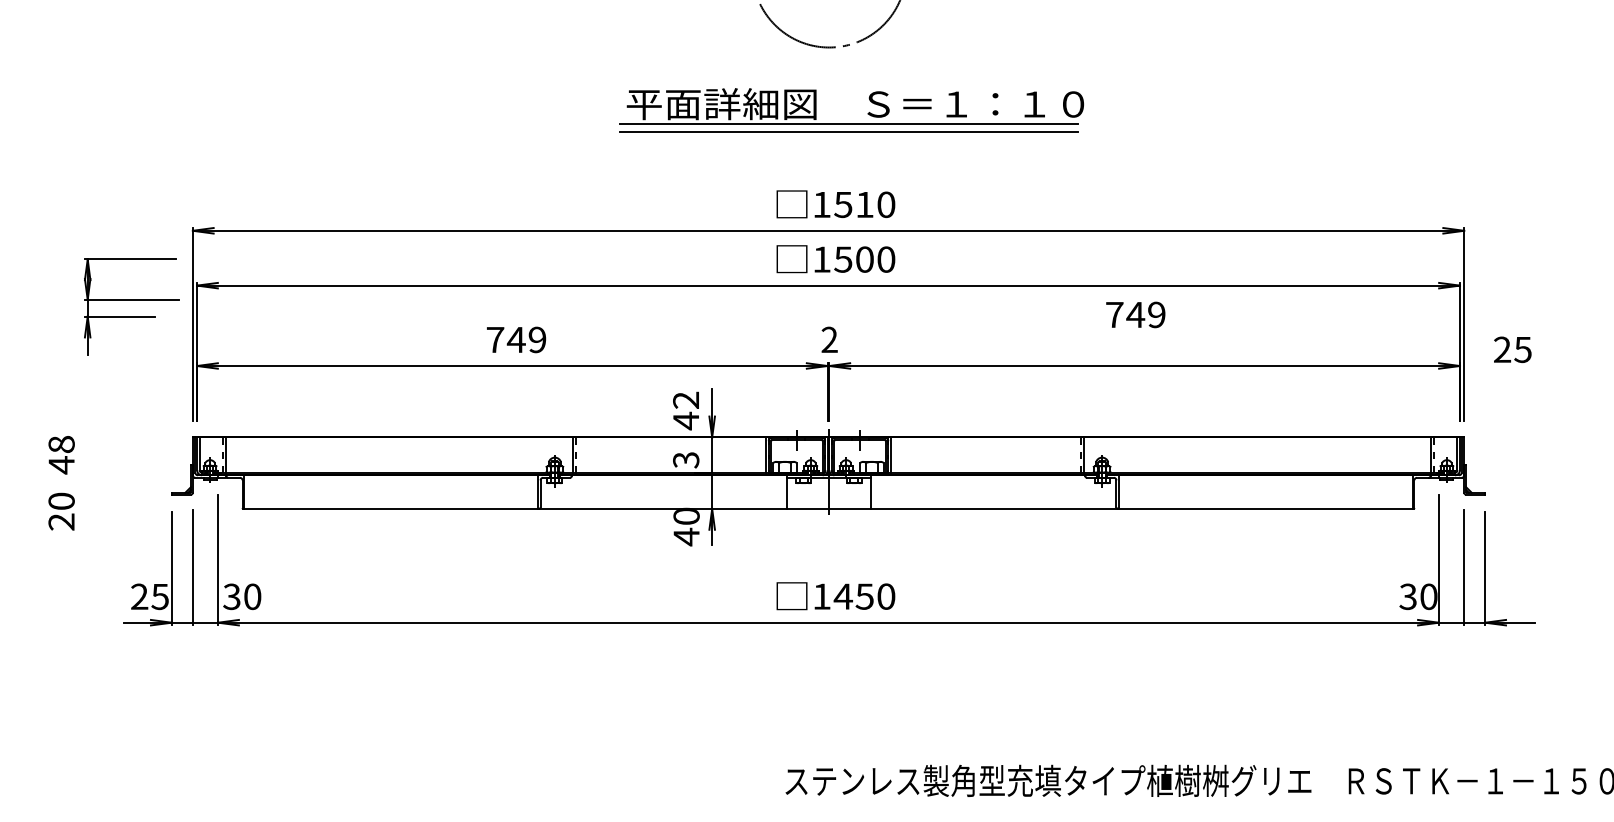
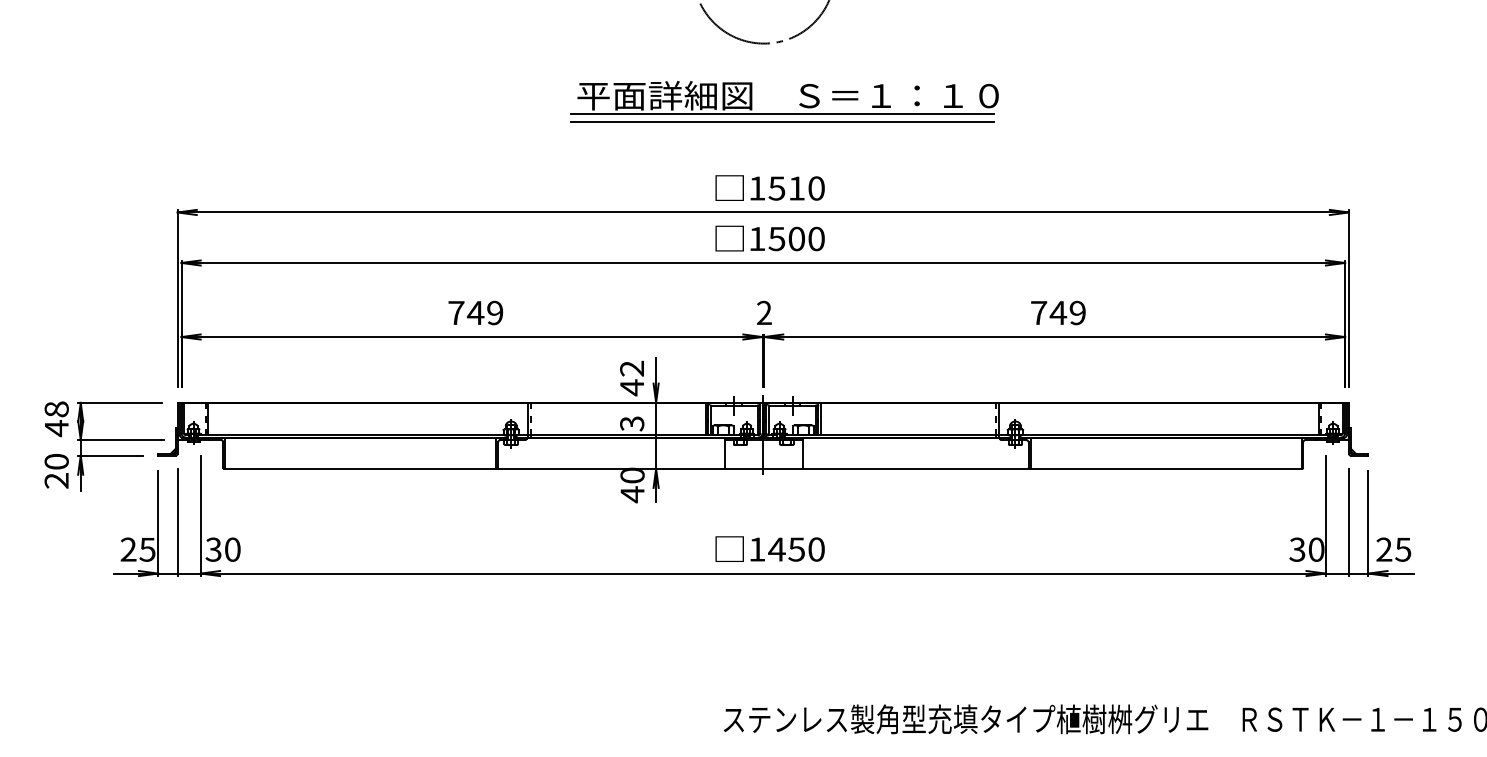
part: (131, 306) -> (121, 446), moved
text: (1135, 314) -> (1058, 312), moved
text: (1512, 349) -> (1393, 549), moved

